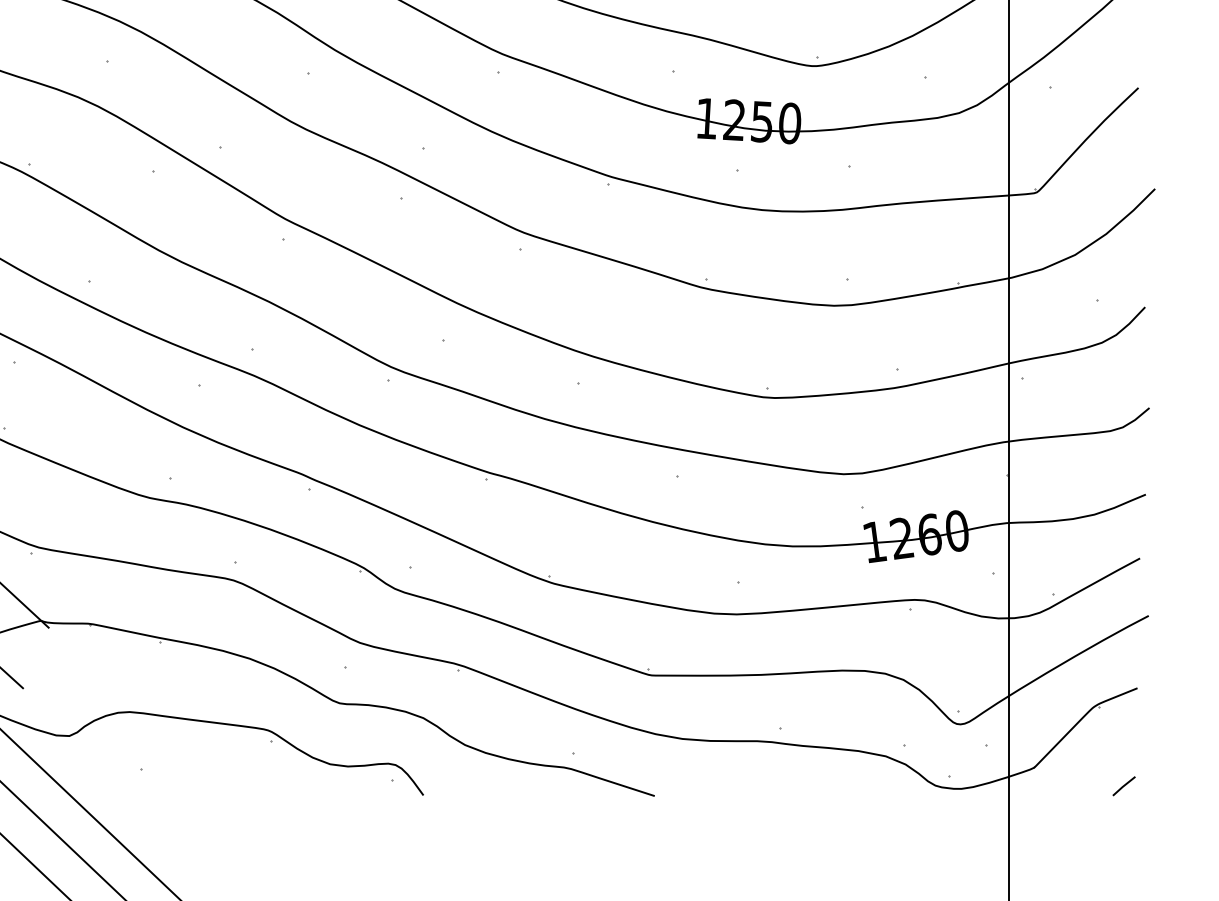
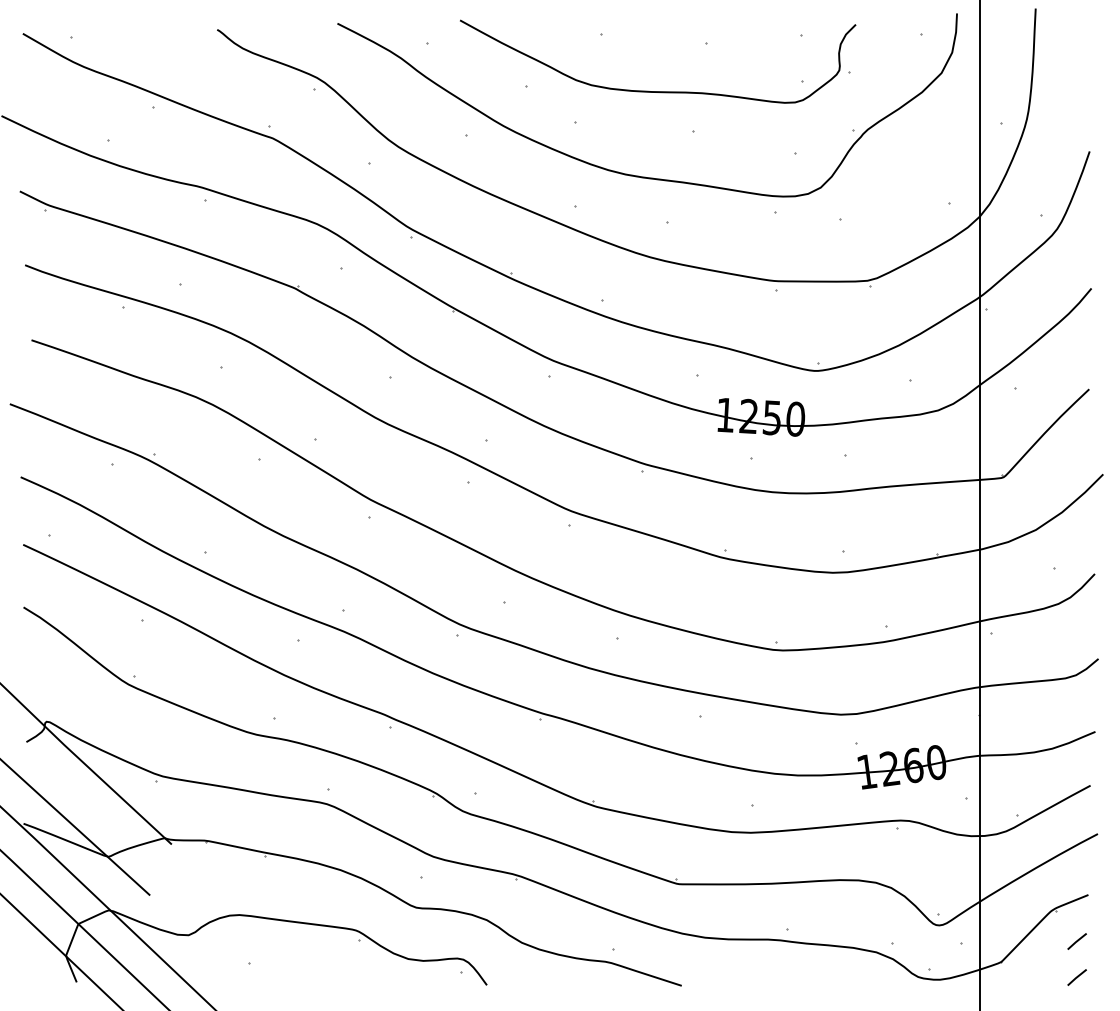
line: (1123, 743) -> (1076, 941), added

